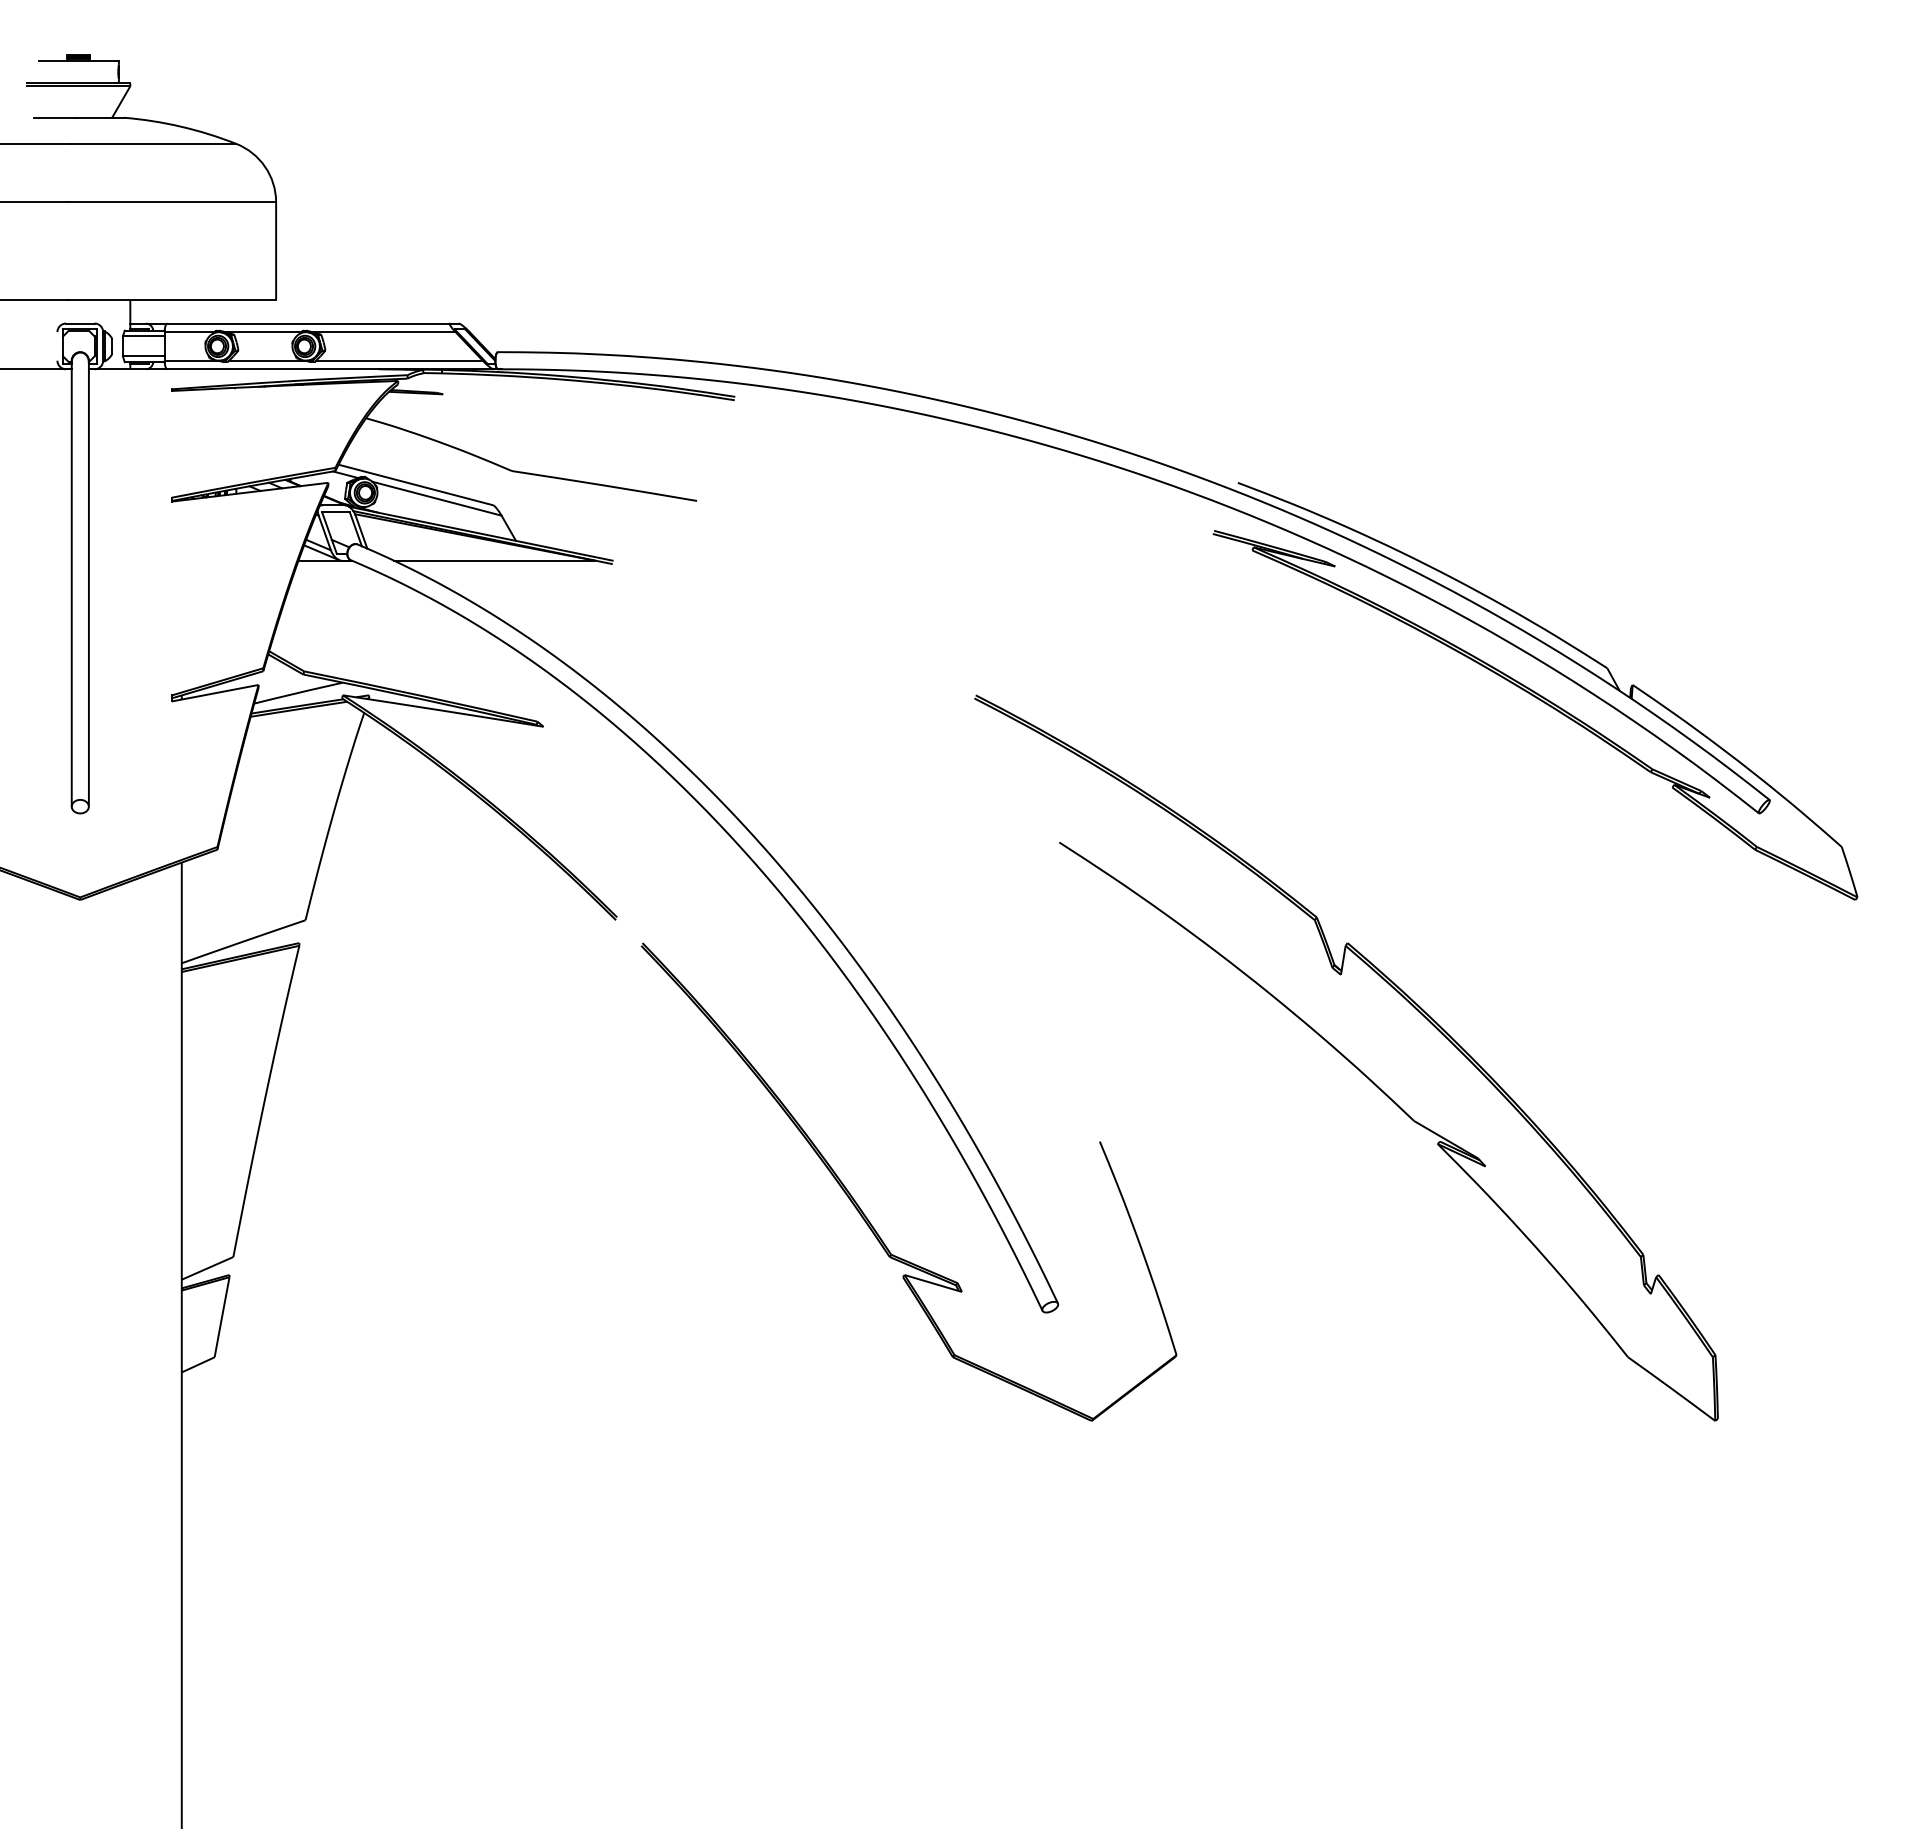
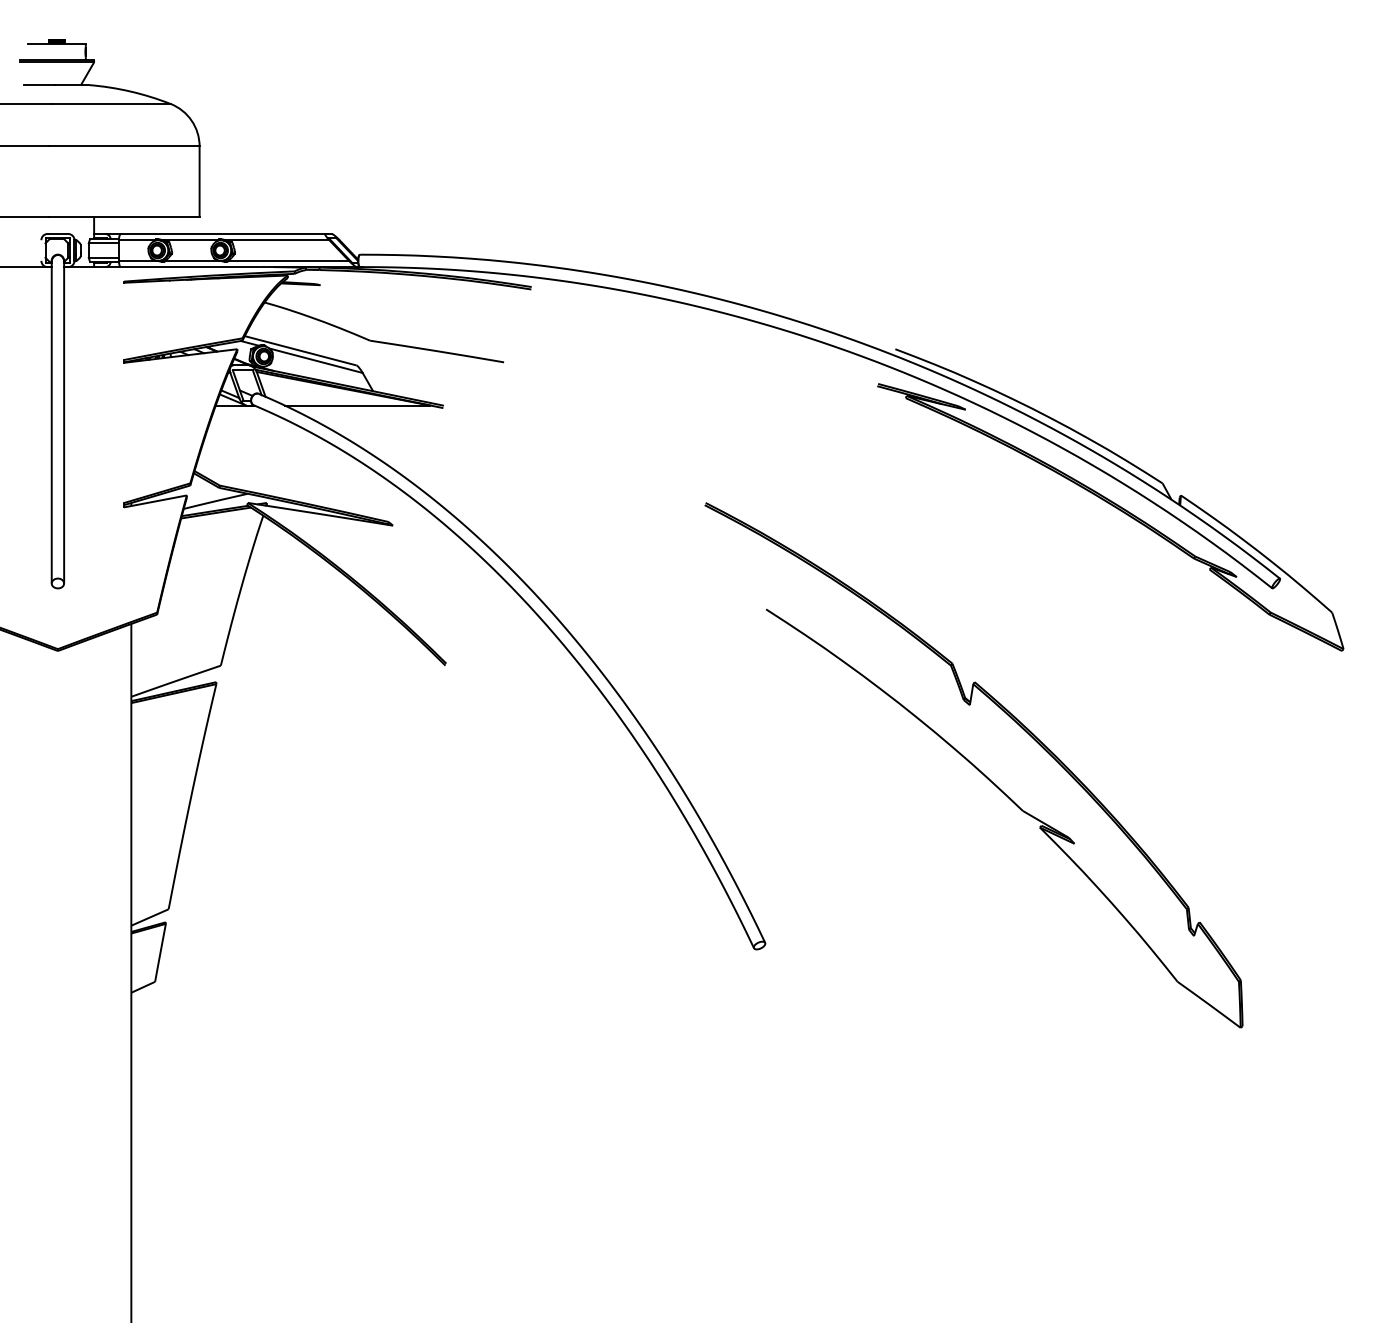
part: (865, 1214) -> (625, 878), removed

